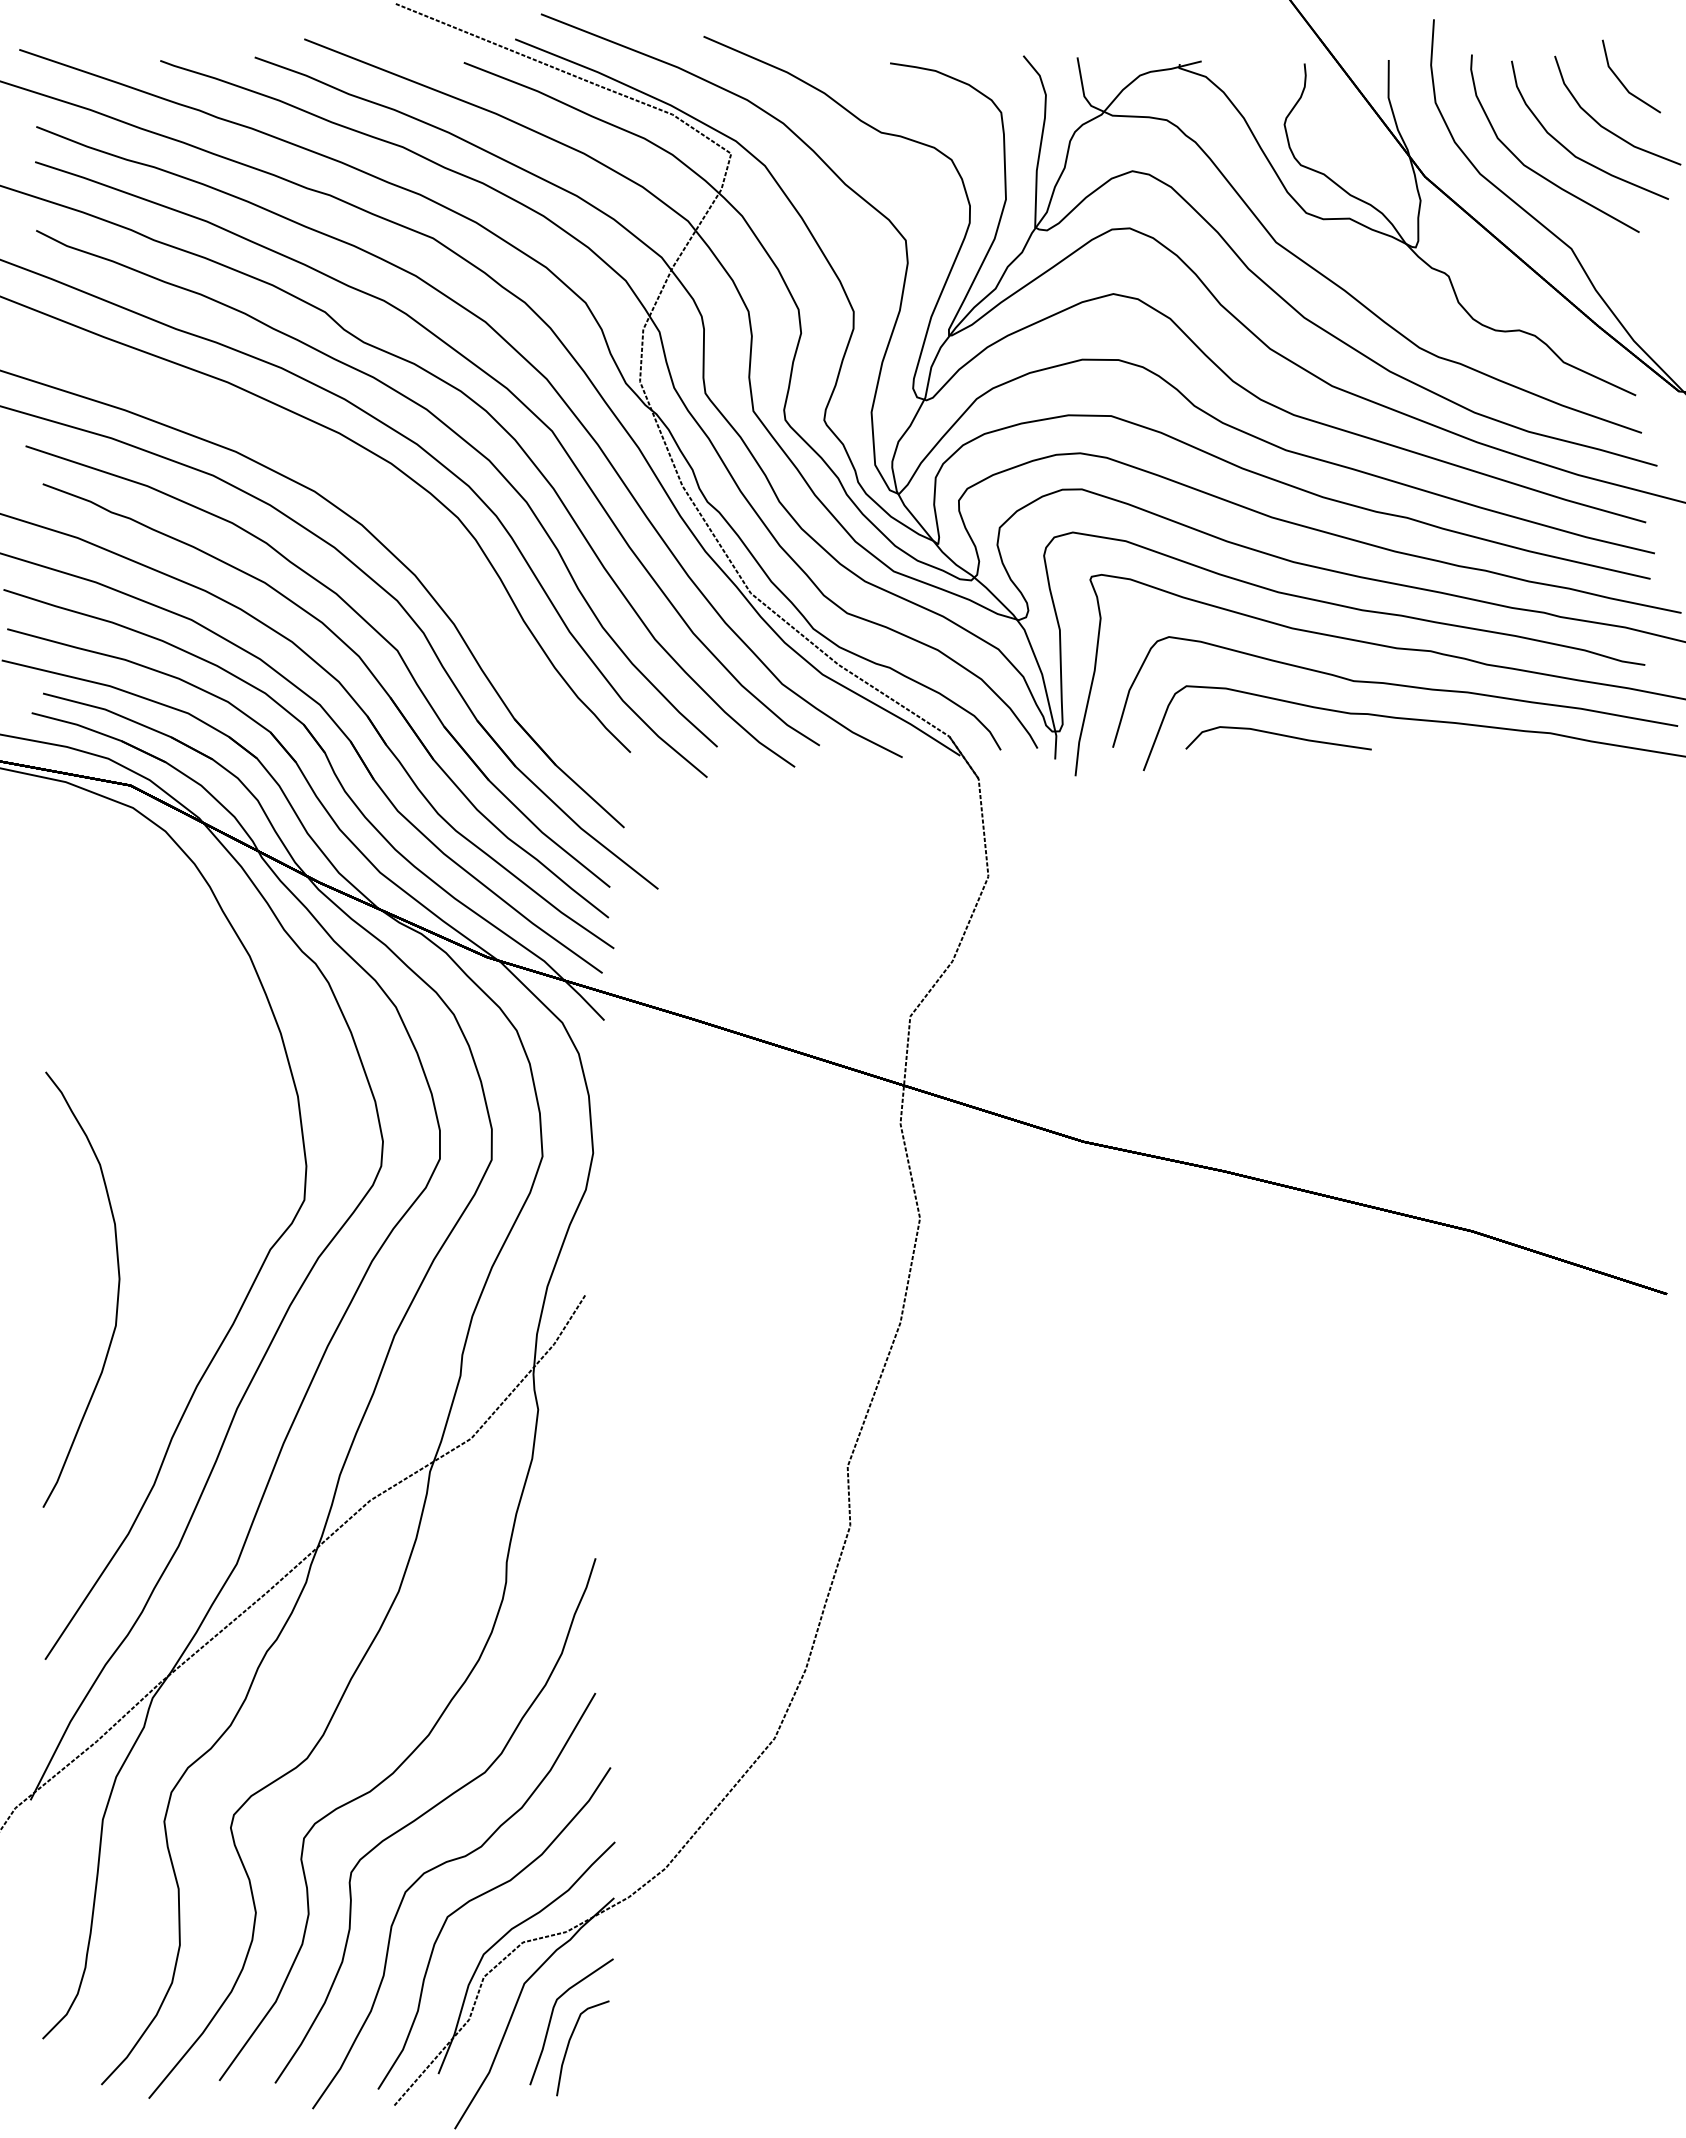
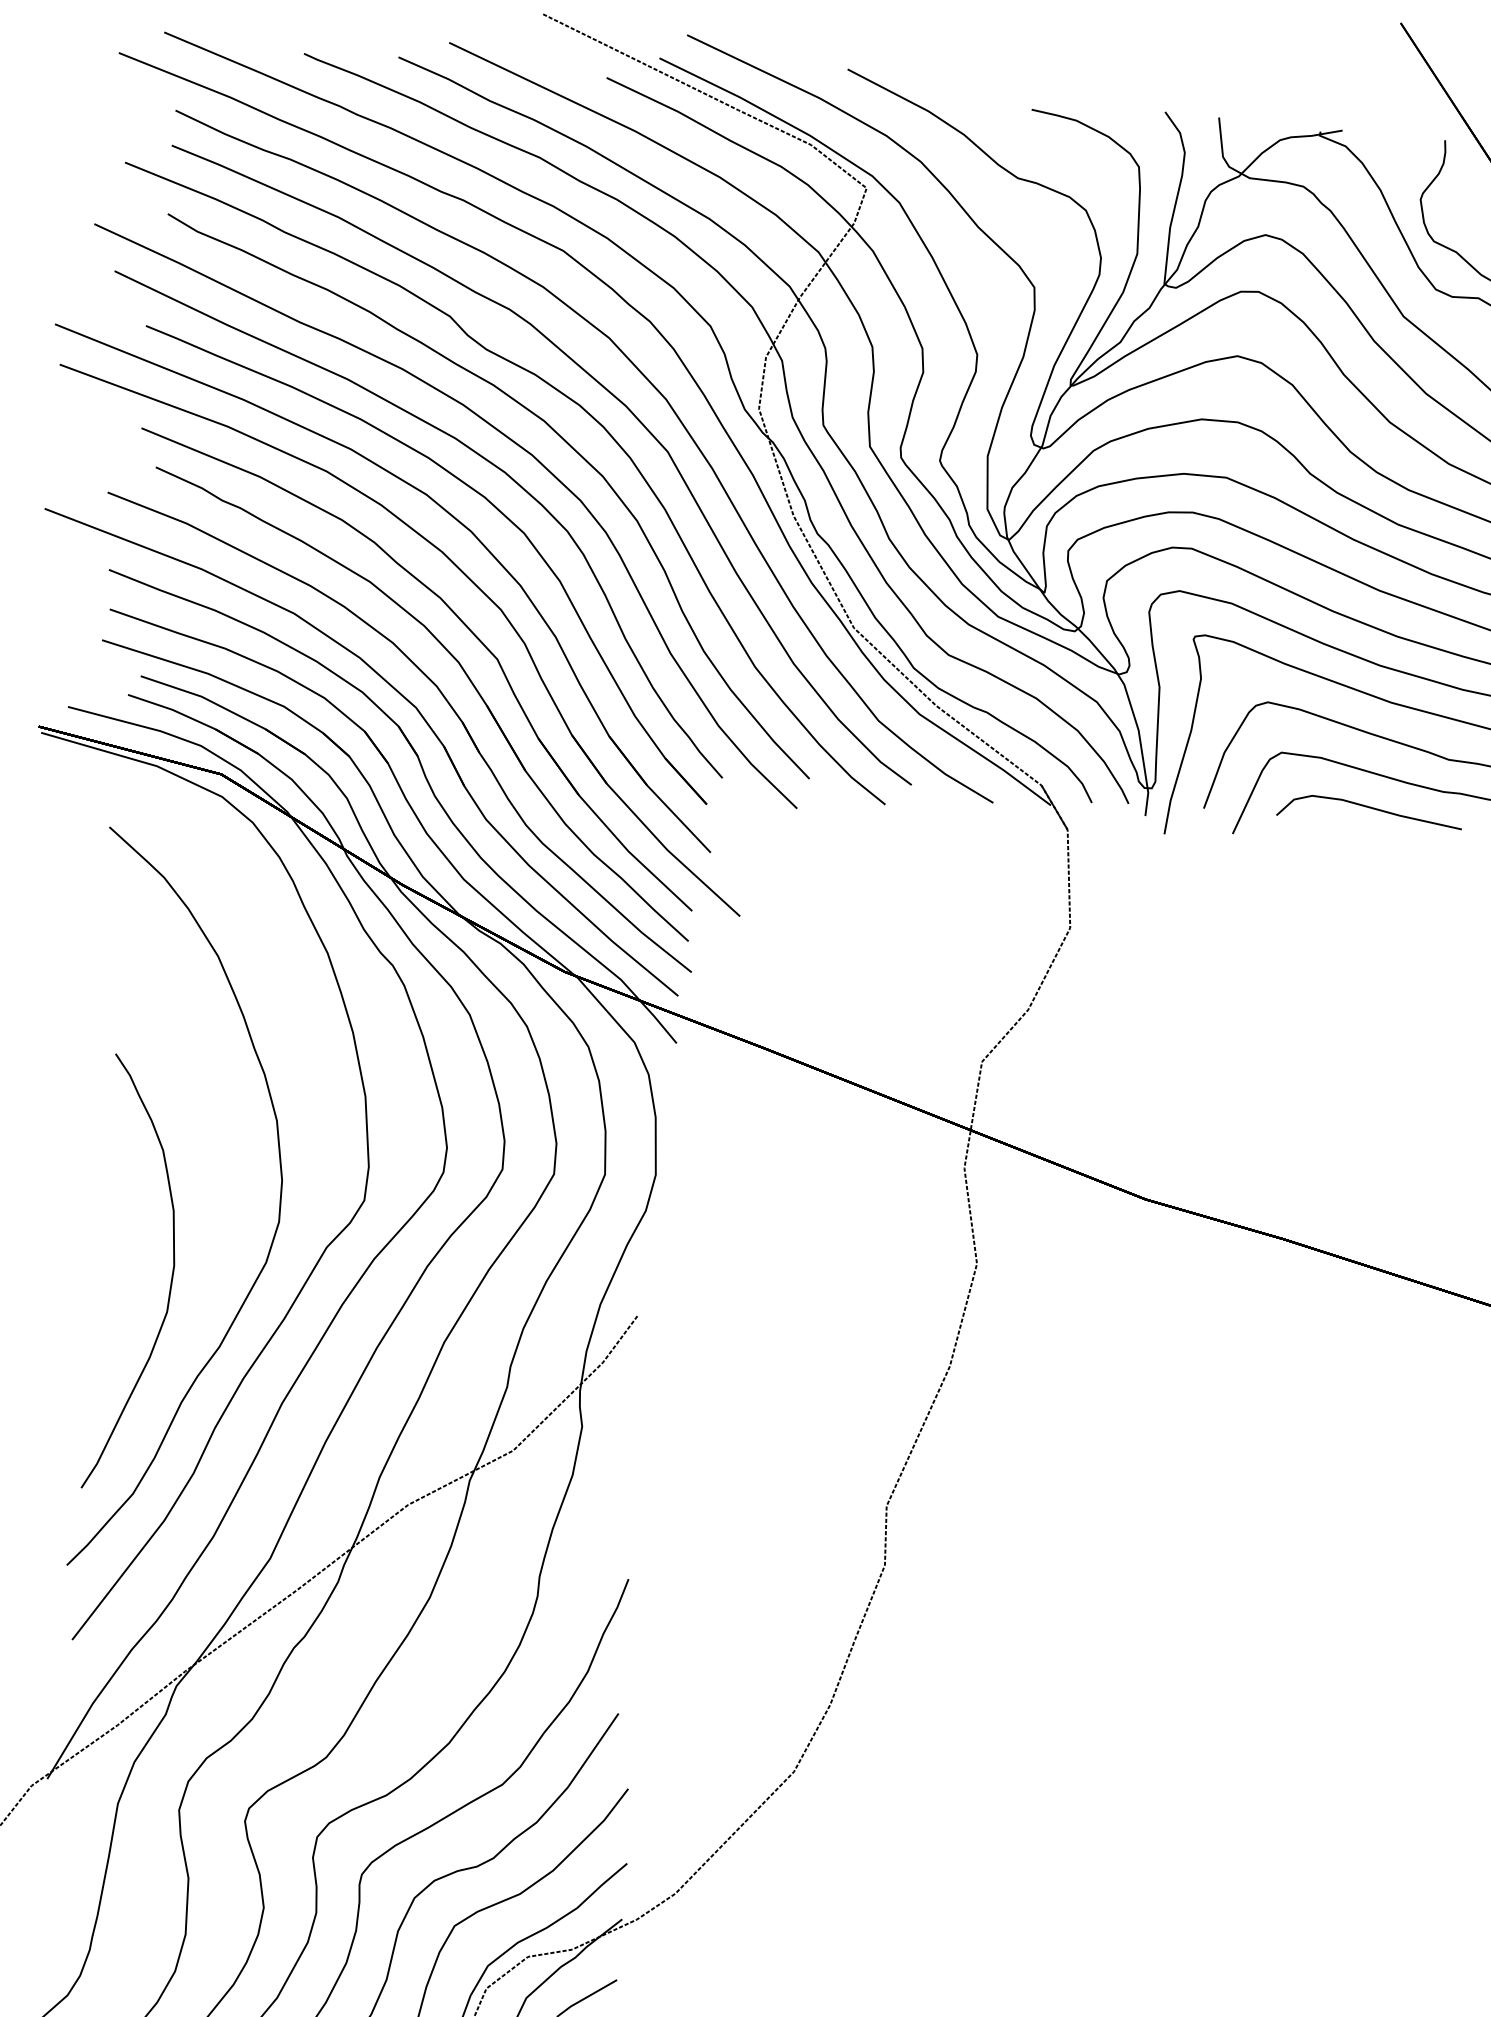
part: (366, 487) -> (478, 494), added
part: (217, 1236) -> (275, 1230), added

